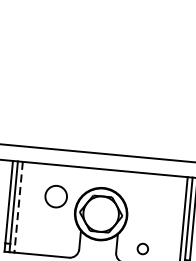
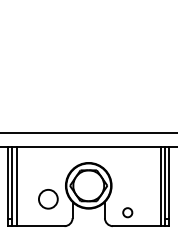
circle: (56, 196) -> (48, 199), moved
line: (18, 207) -> (16, 186), dashed -> solid

